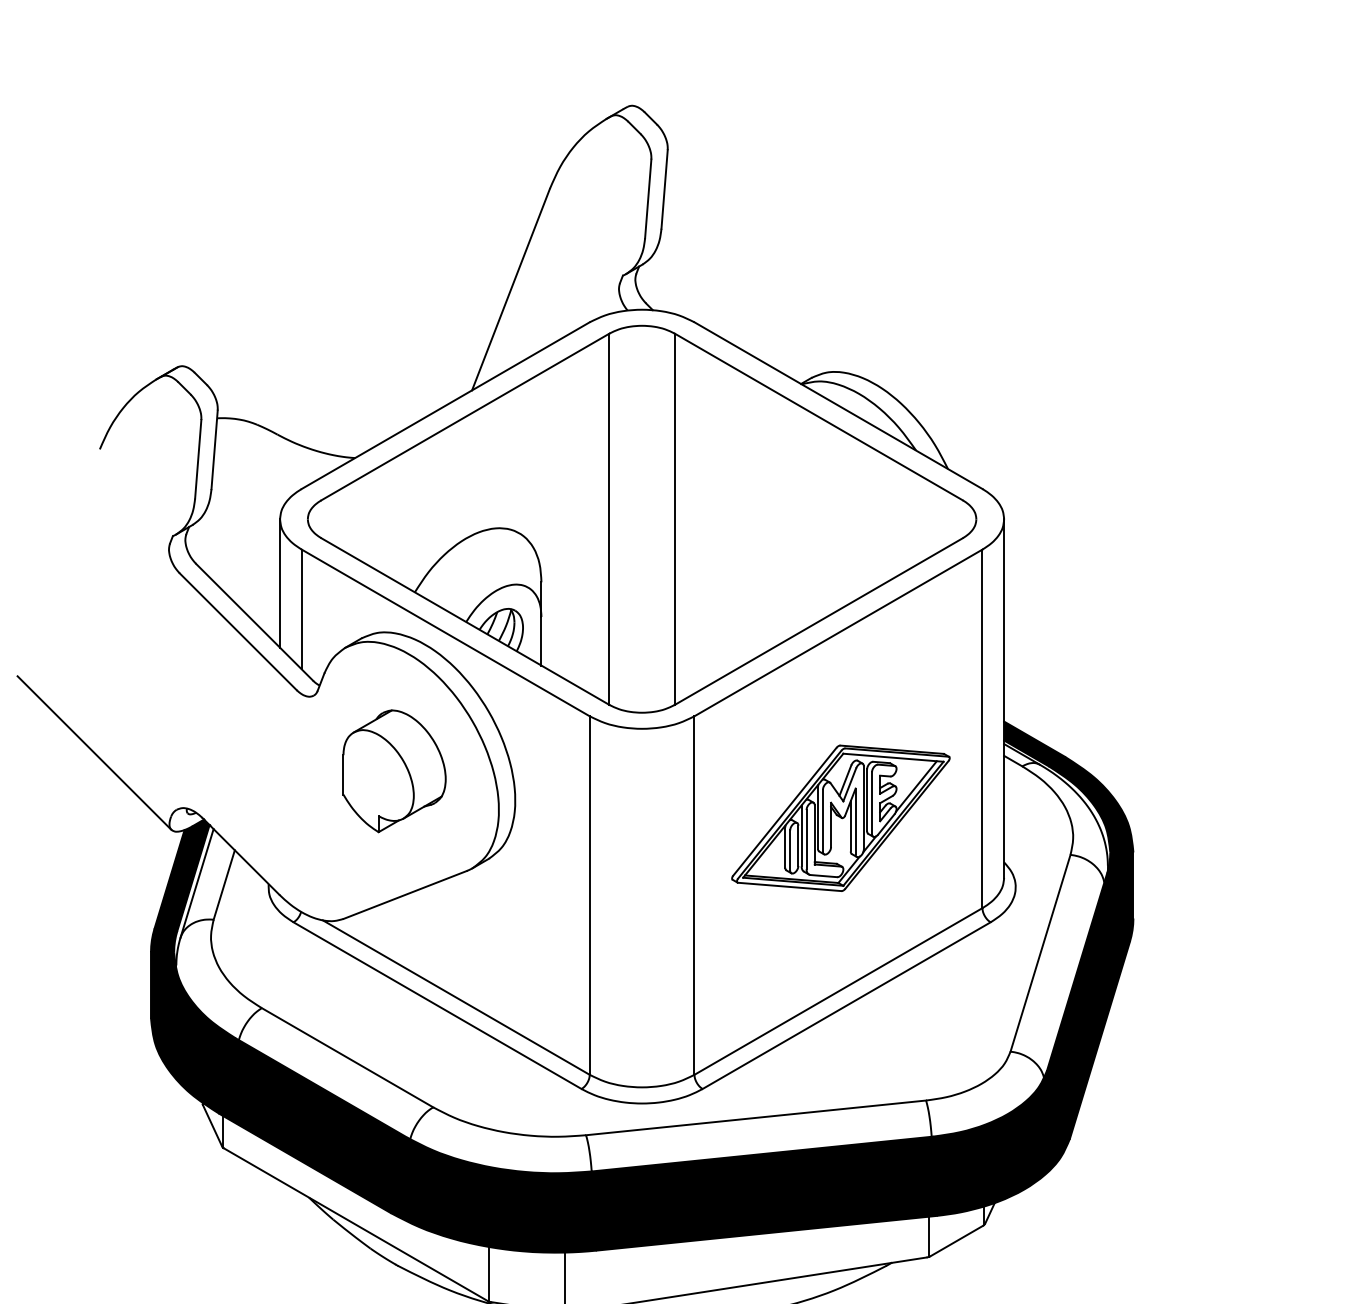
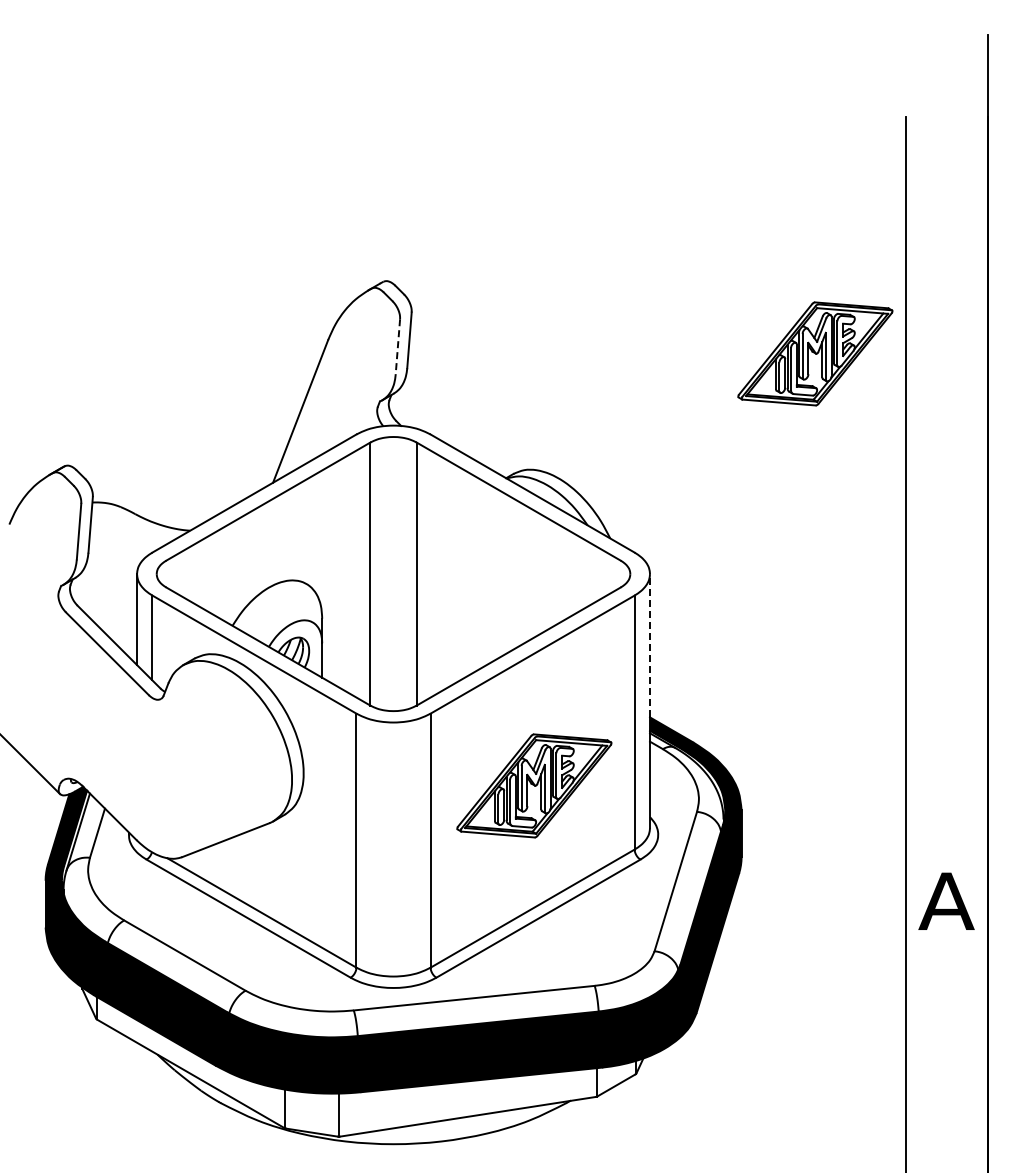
line: (647, 199) -> (397, 347), solid -> dashed
part: (1237, 207) -> (815, 353), added
line: (1004, 620) -> (650, 645), solid -> dashed
part: (395, 771) -> (218, 752), removed

